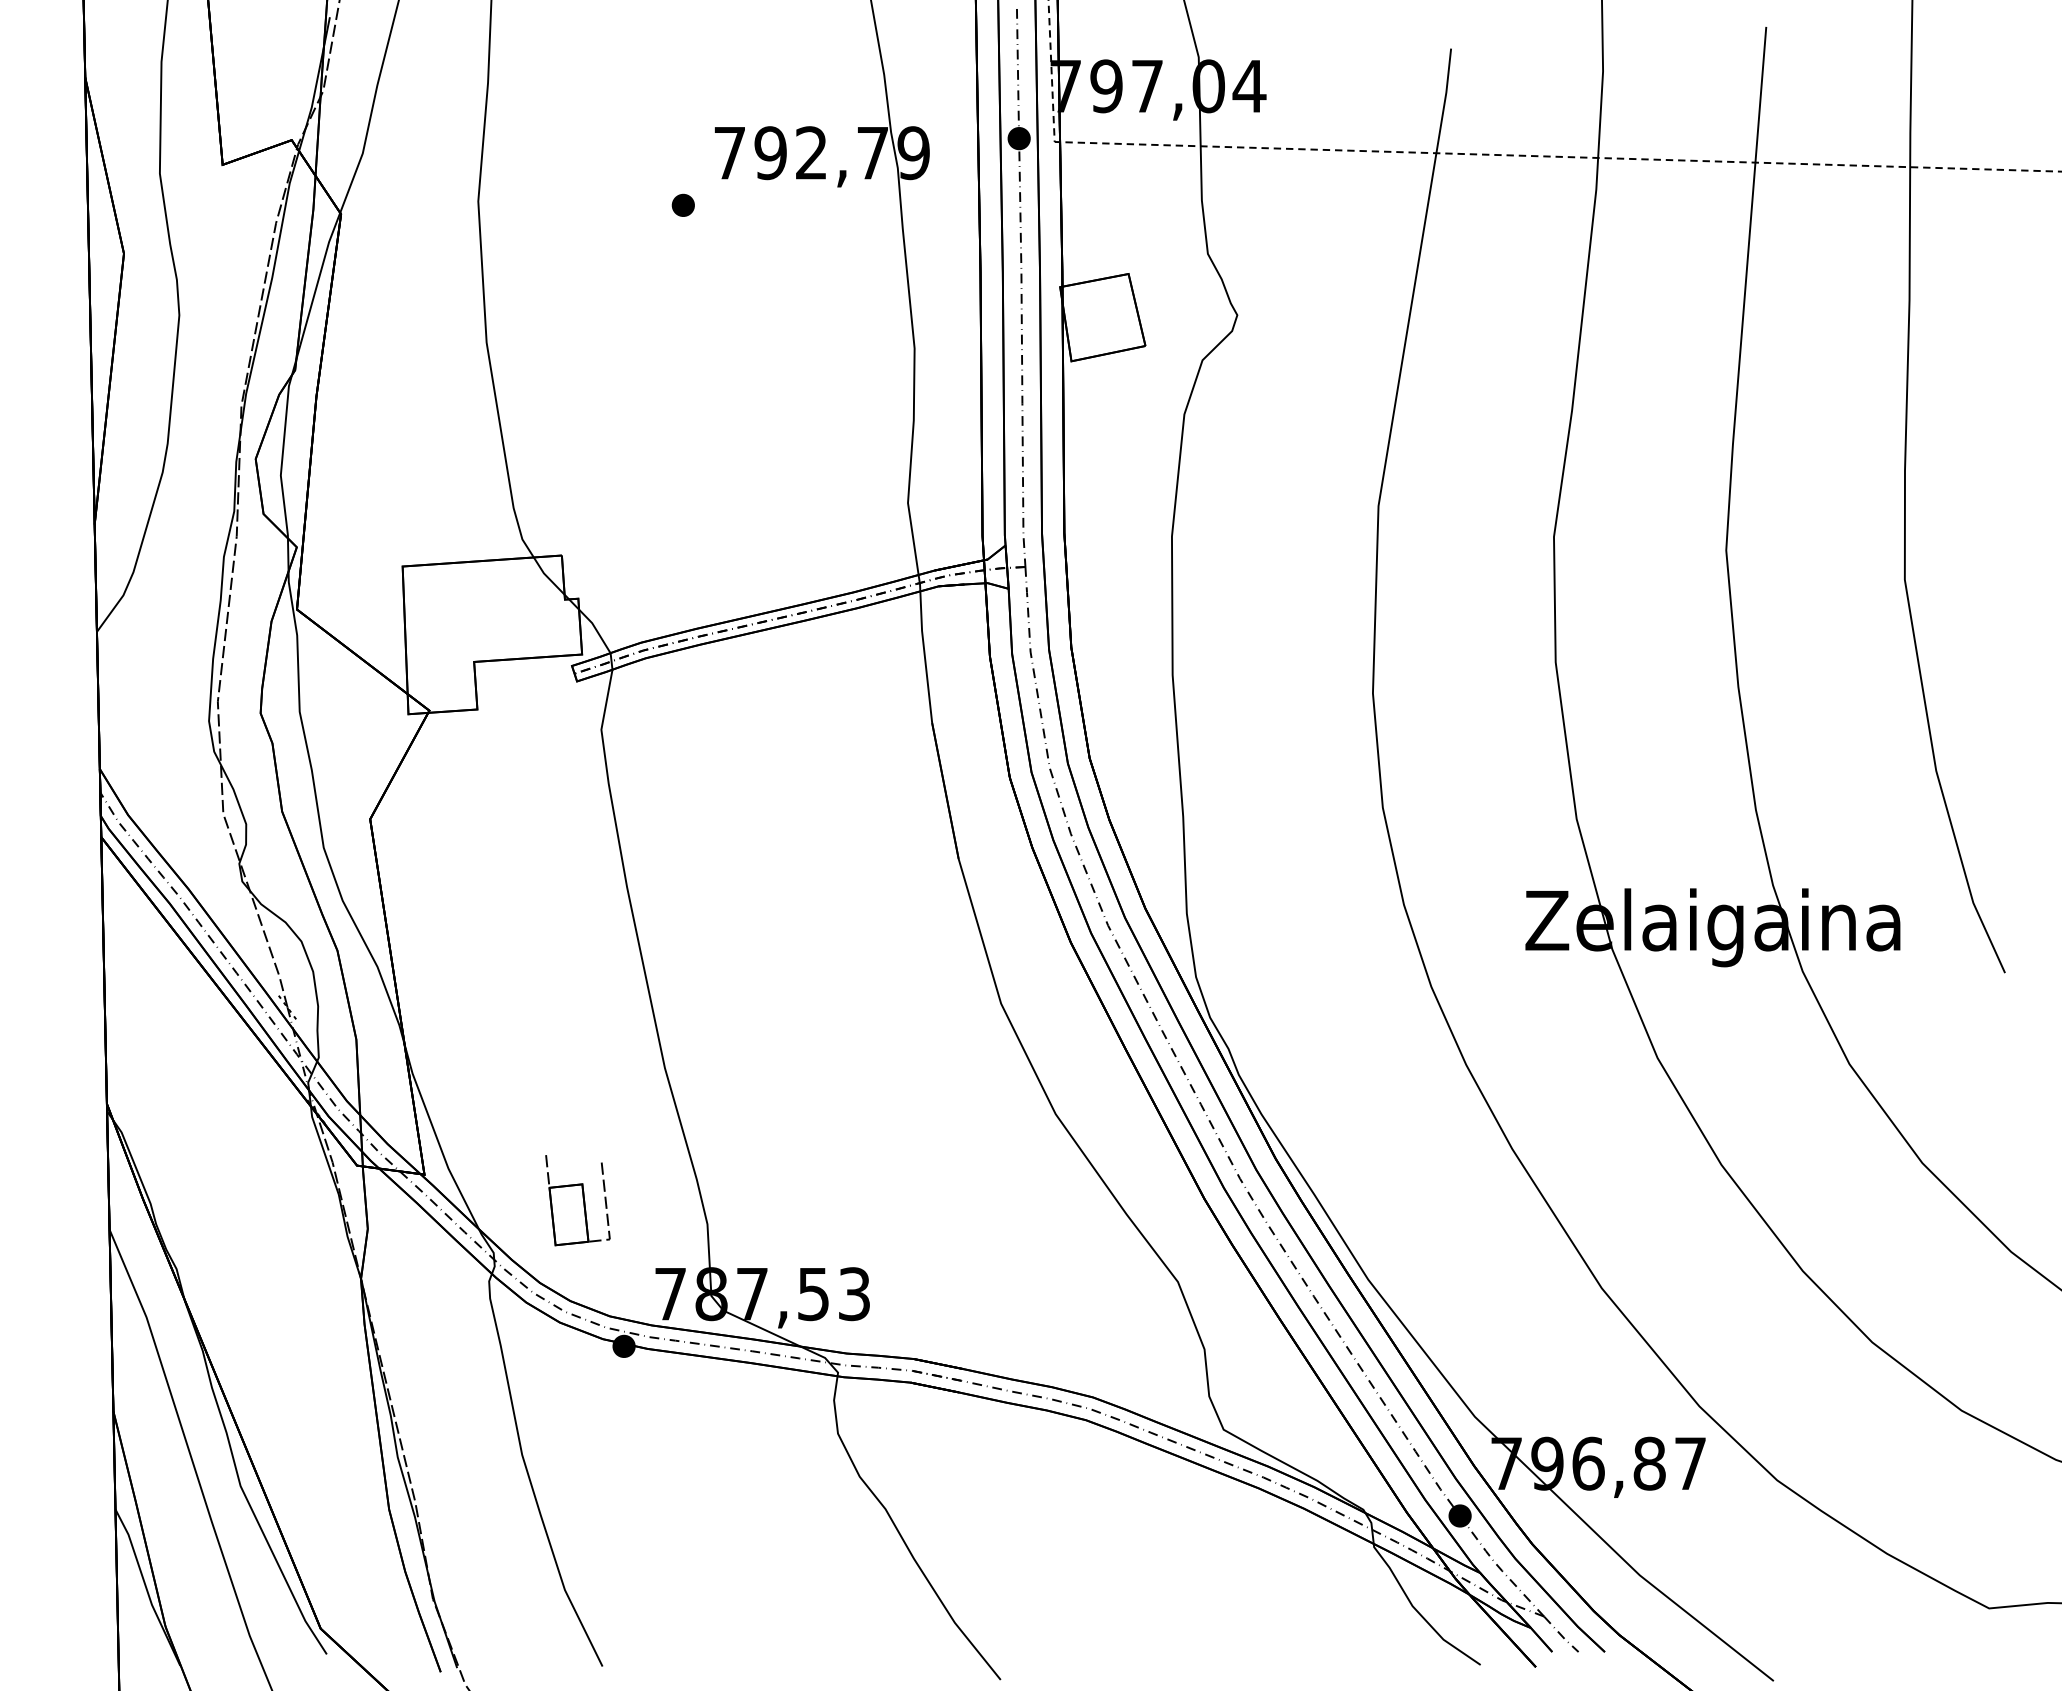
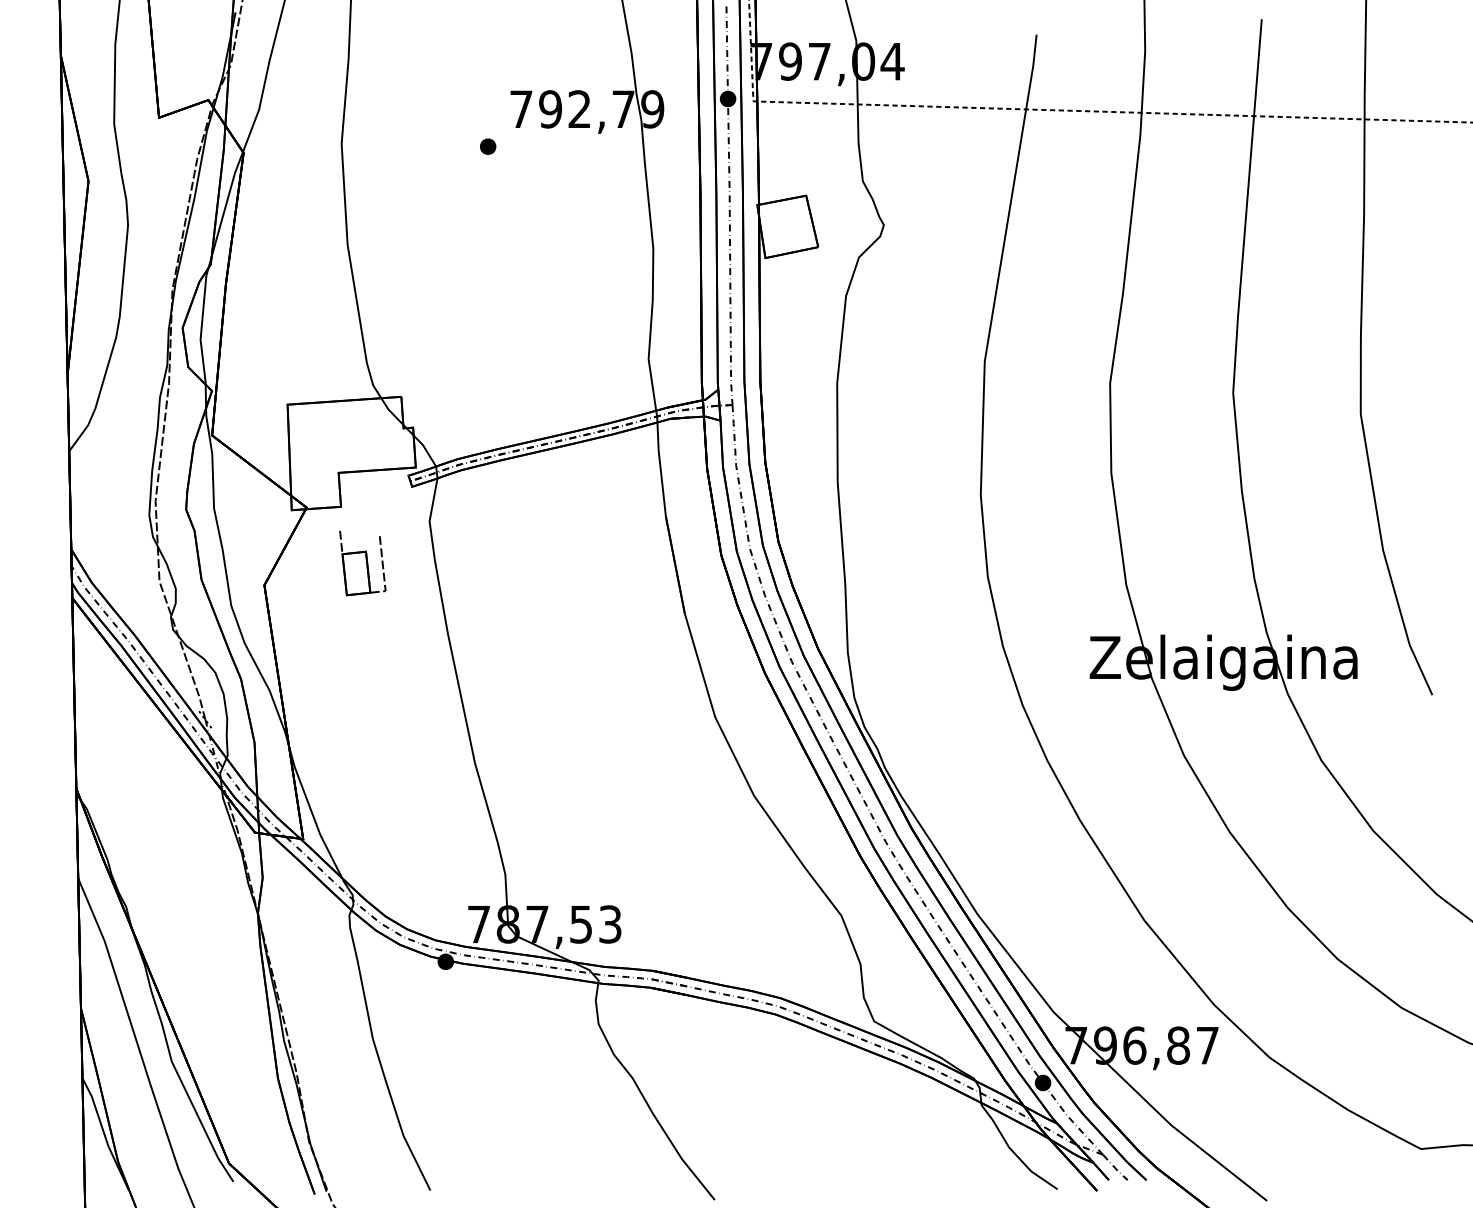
part: (577, 1200) -> (362, 563), moved

